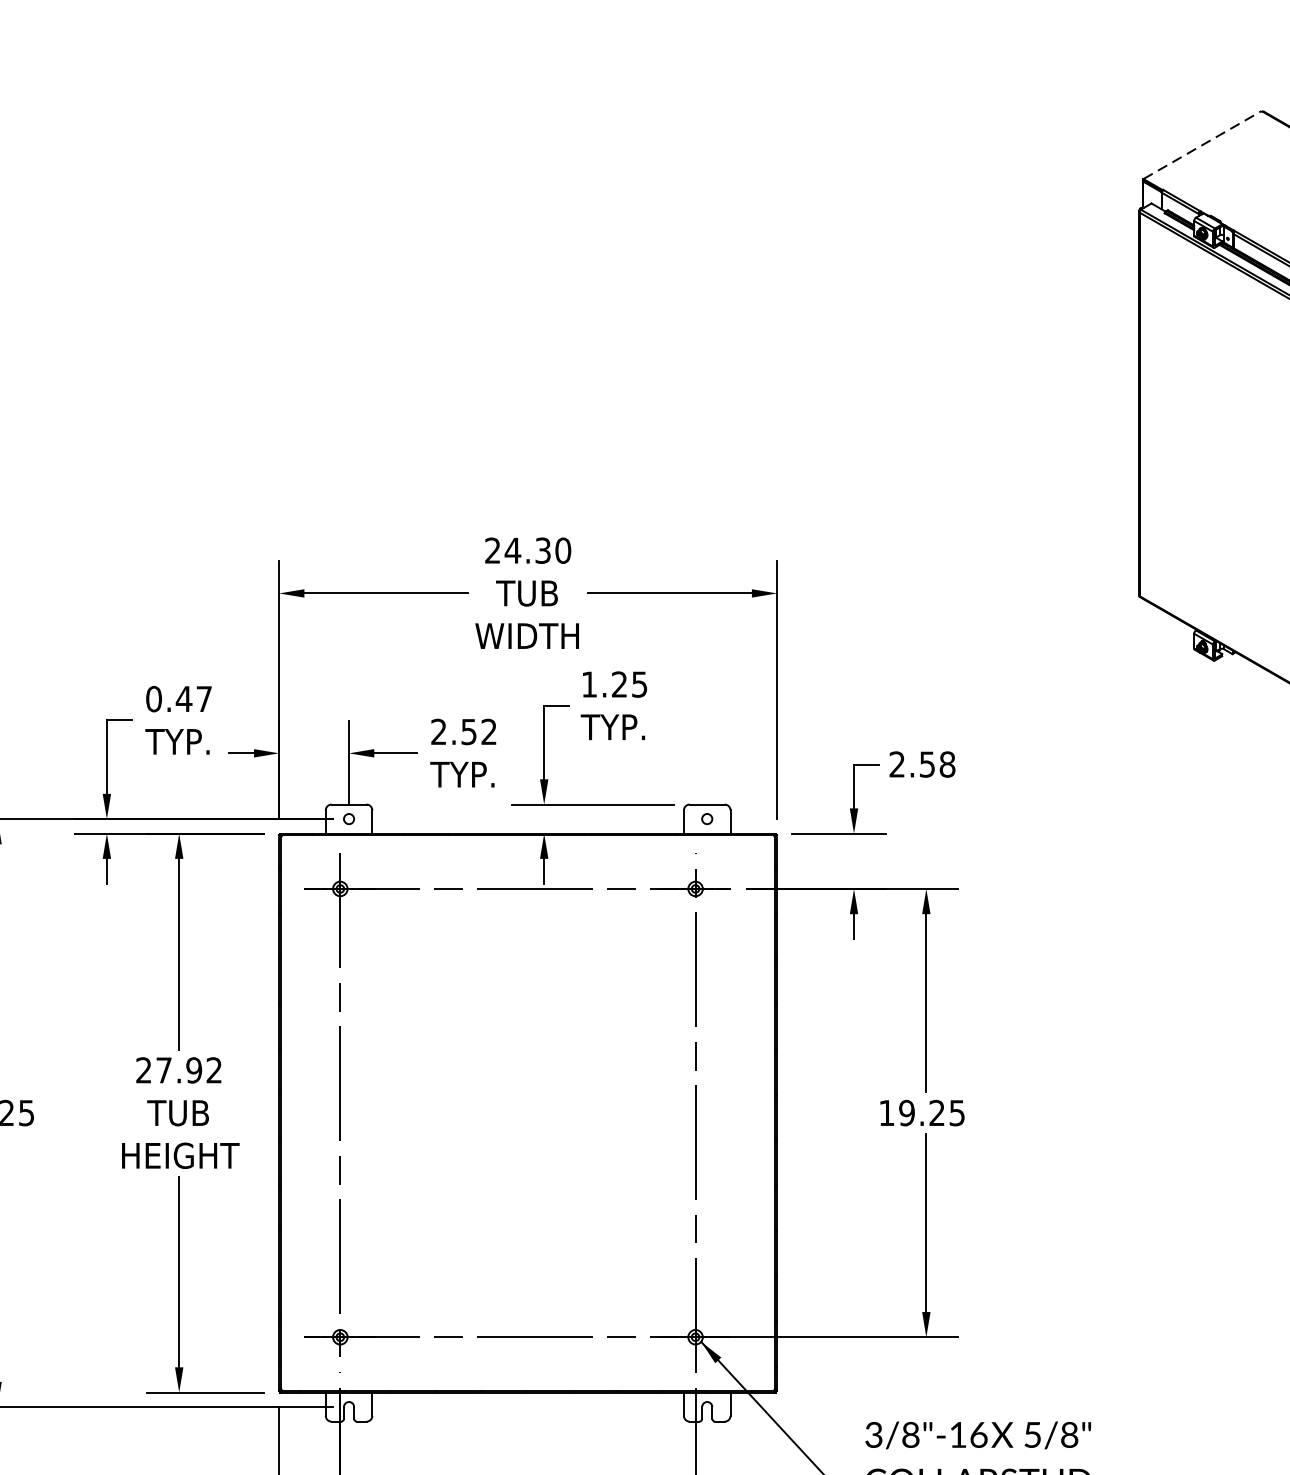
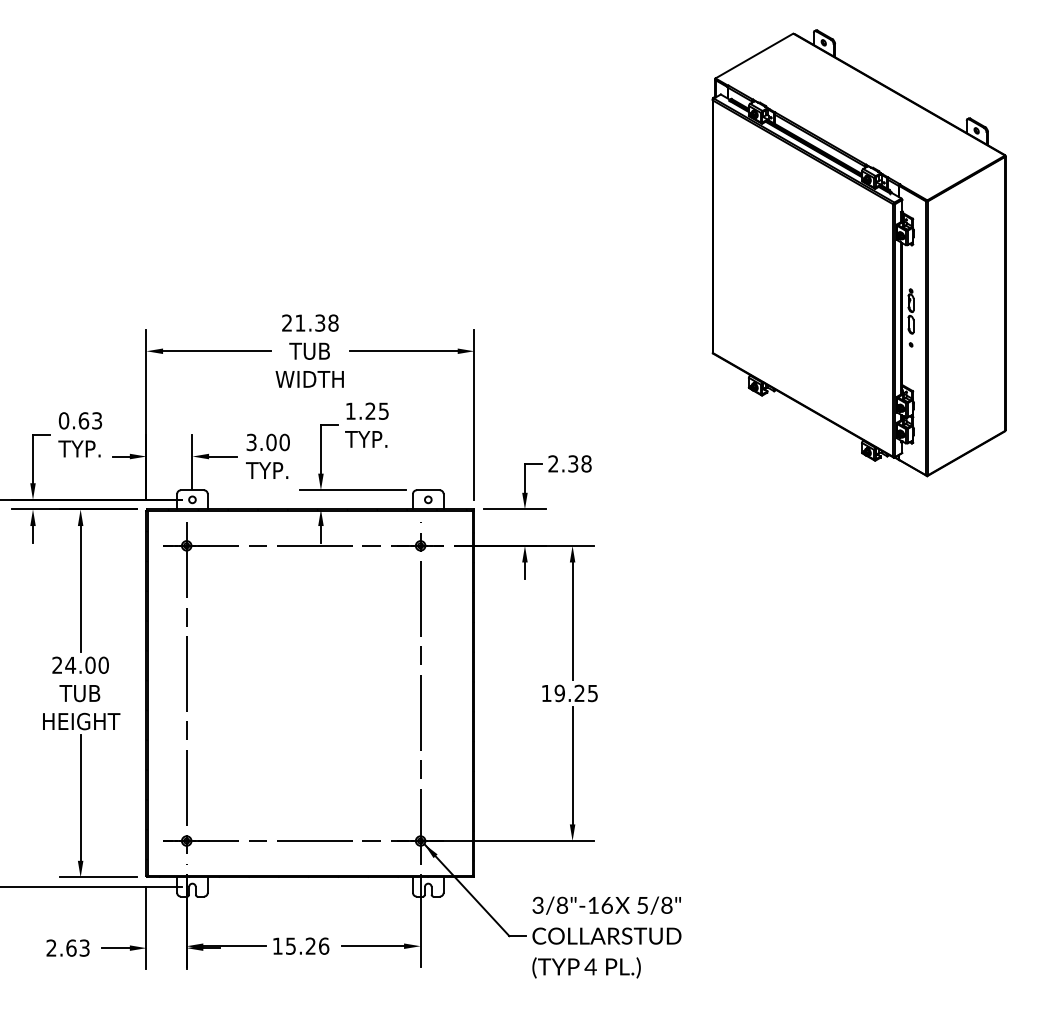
line: (1202, 145) -> (754, 56), dashed -> solid
text: (537, 549) -> (316, 322), 24.30 -> 21.38
text: (194, 698) -> (90, 420), 0.47 -> 0.63
text: (463, 731) -> (267, 442), 2.52 -> 3.00
text: (927, 763) -> (573, 463), 2.58 -> 2.38
text: (188, 1069) -> (86, 664), 27.92 -> 24.00

